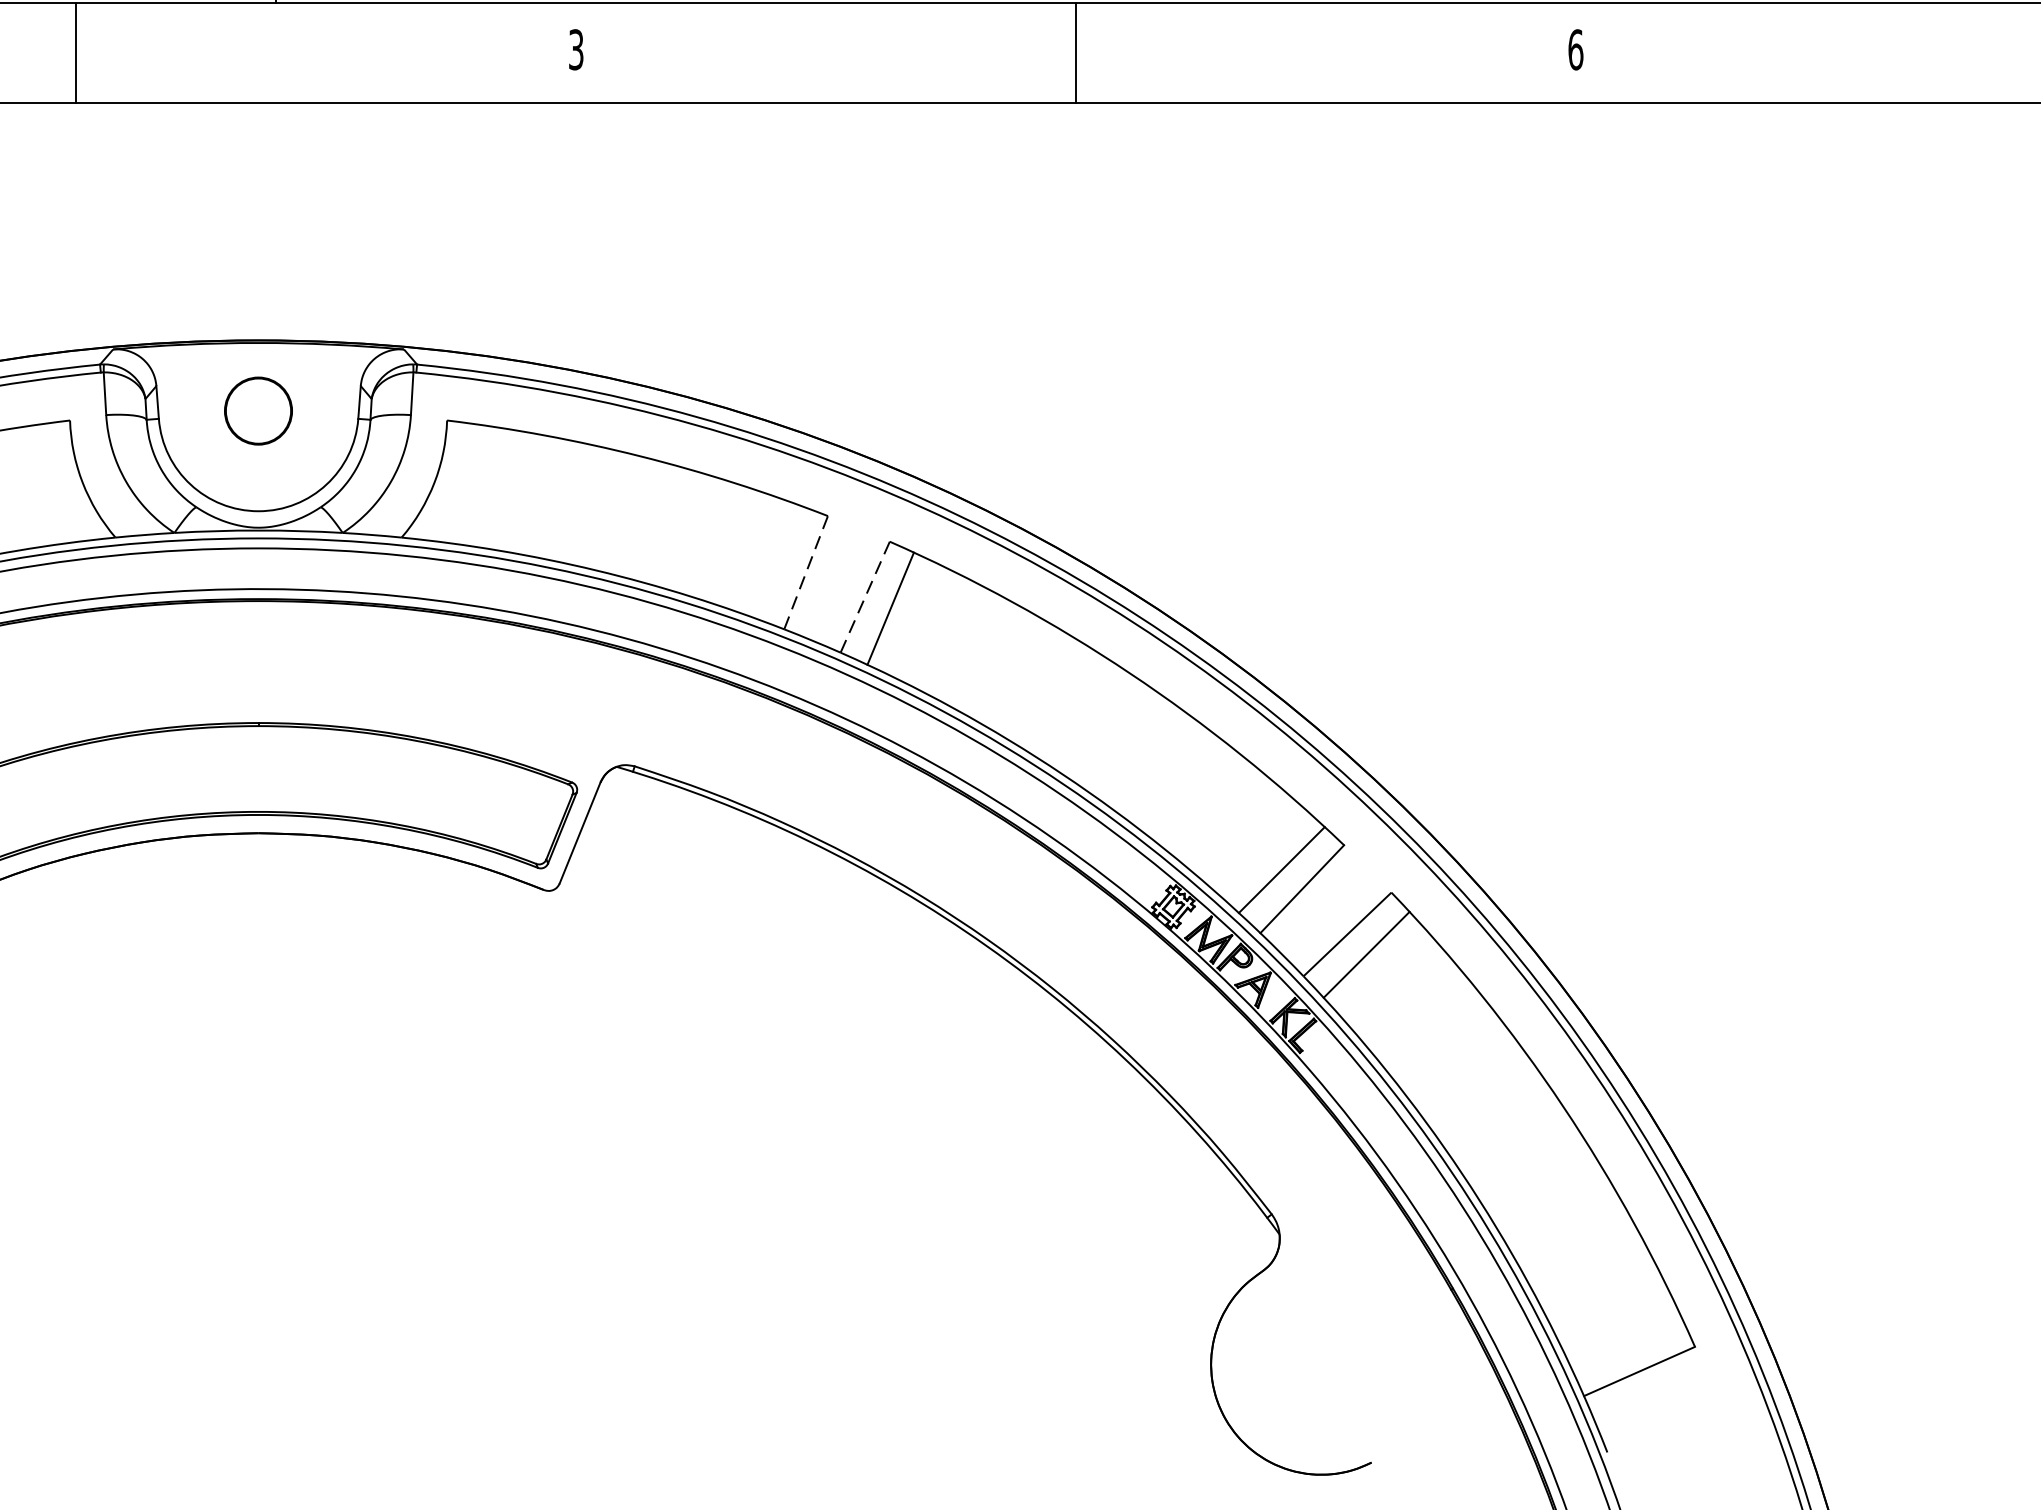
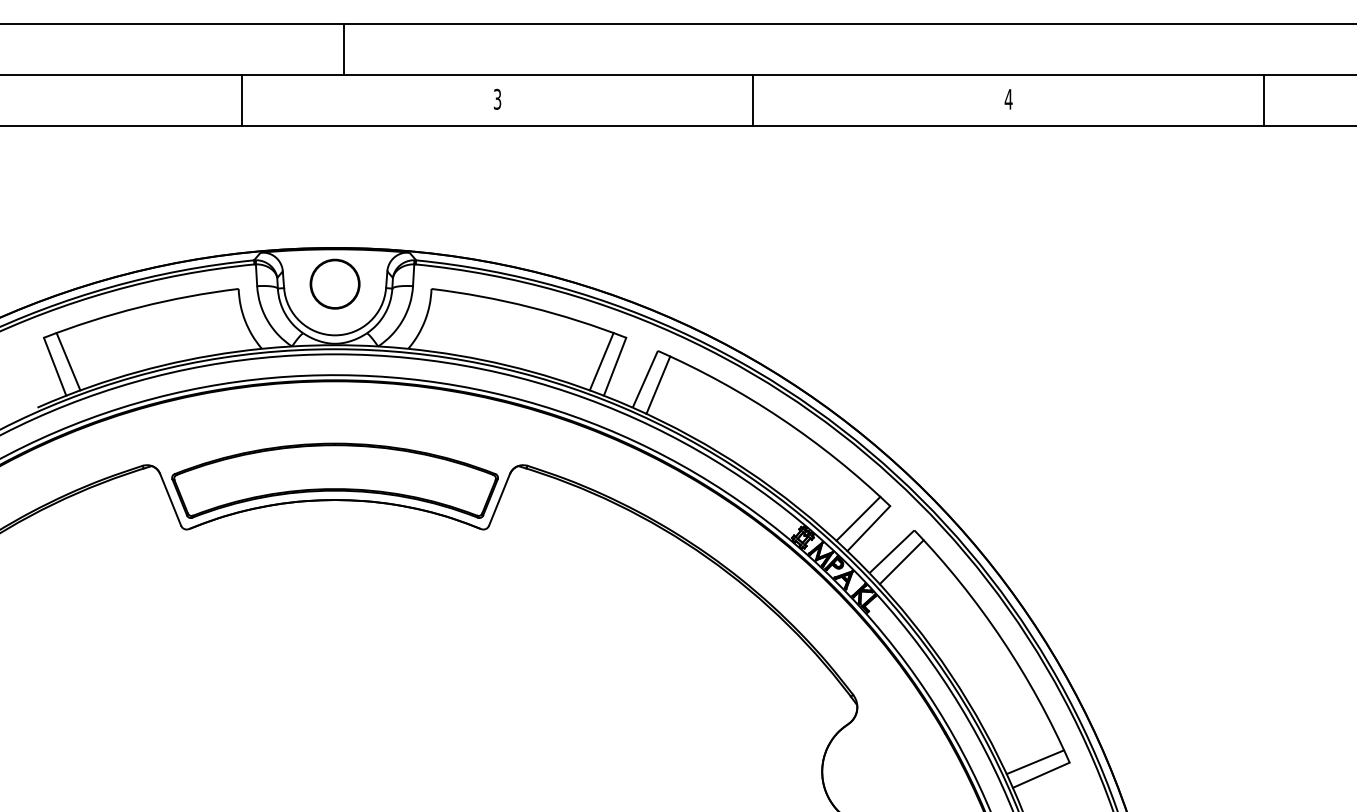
text: (1575, 48) -> (1008, 98), 6 -> 4
circle: (257, 409) -> (334, 283), size x1.43
line: (779, 562) -> (601, 361), added
line: (806, 572) -> (615, 366), dashed -> solid
line: (865, 597) -> (645, 379), dashed -> solid
line: (1628, 1346) -> (1035, 762), added

